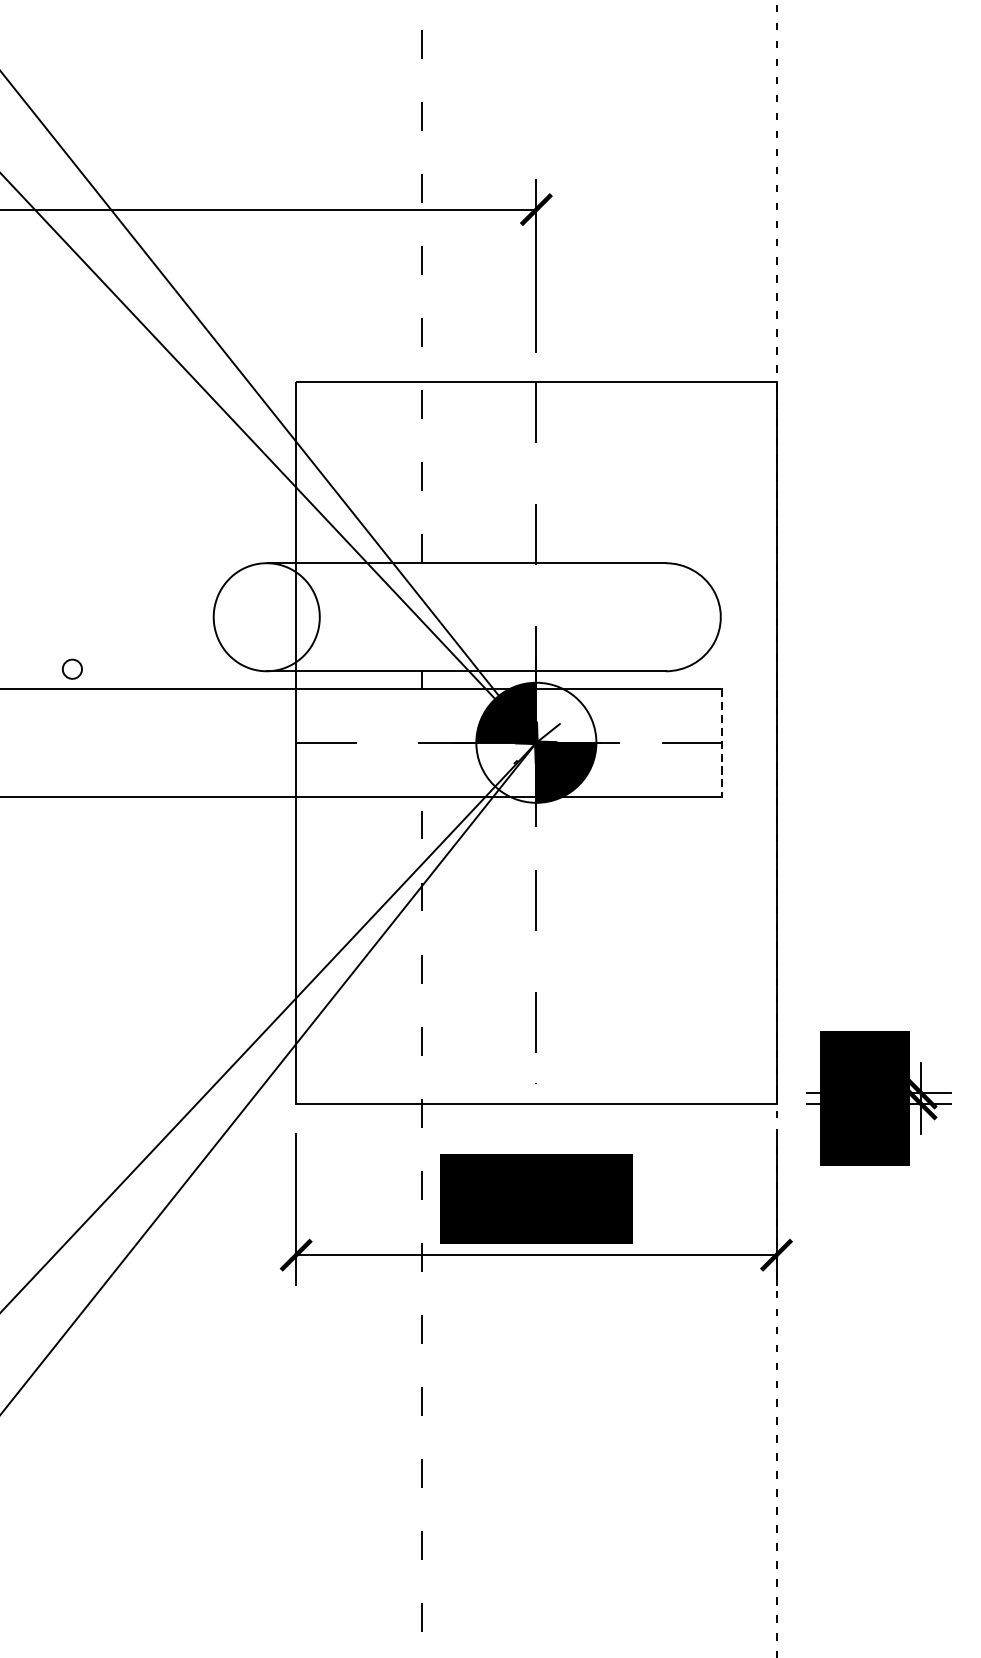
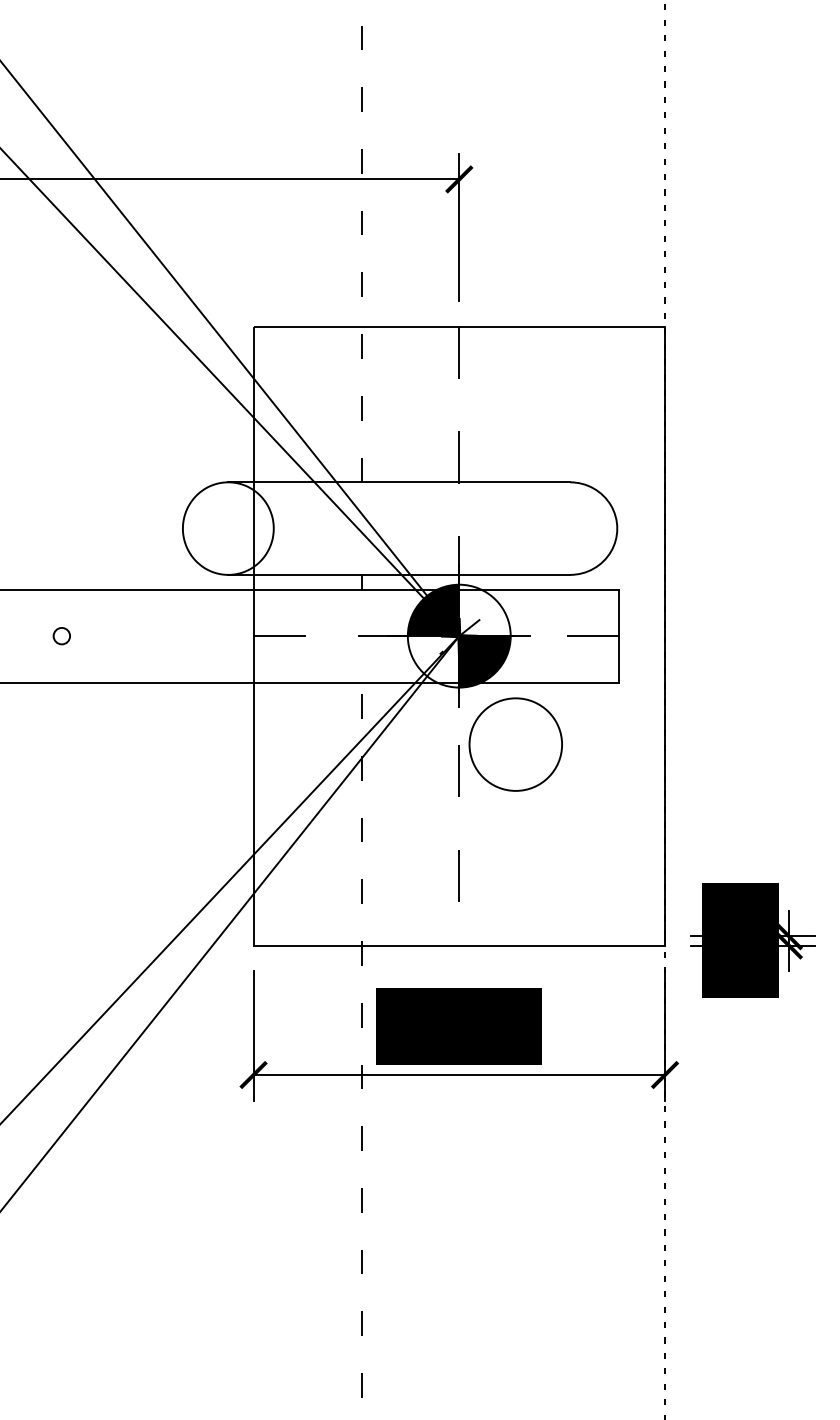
circle: (71, 669) -> (61, 636), moved
line: (722, 744) -> (618, 637), dashed -> solid
circle: (601, 869) -> (515, 744), added

